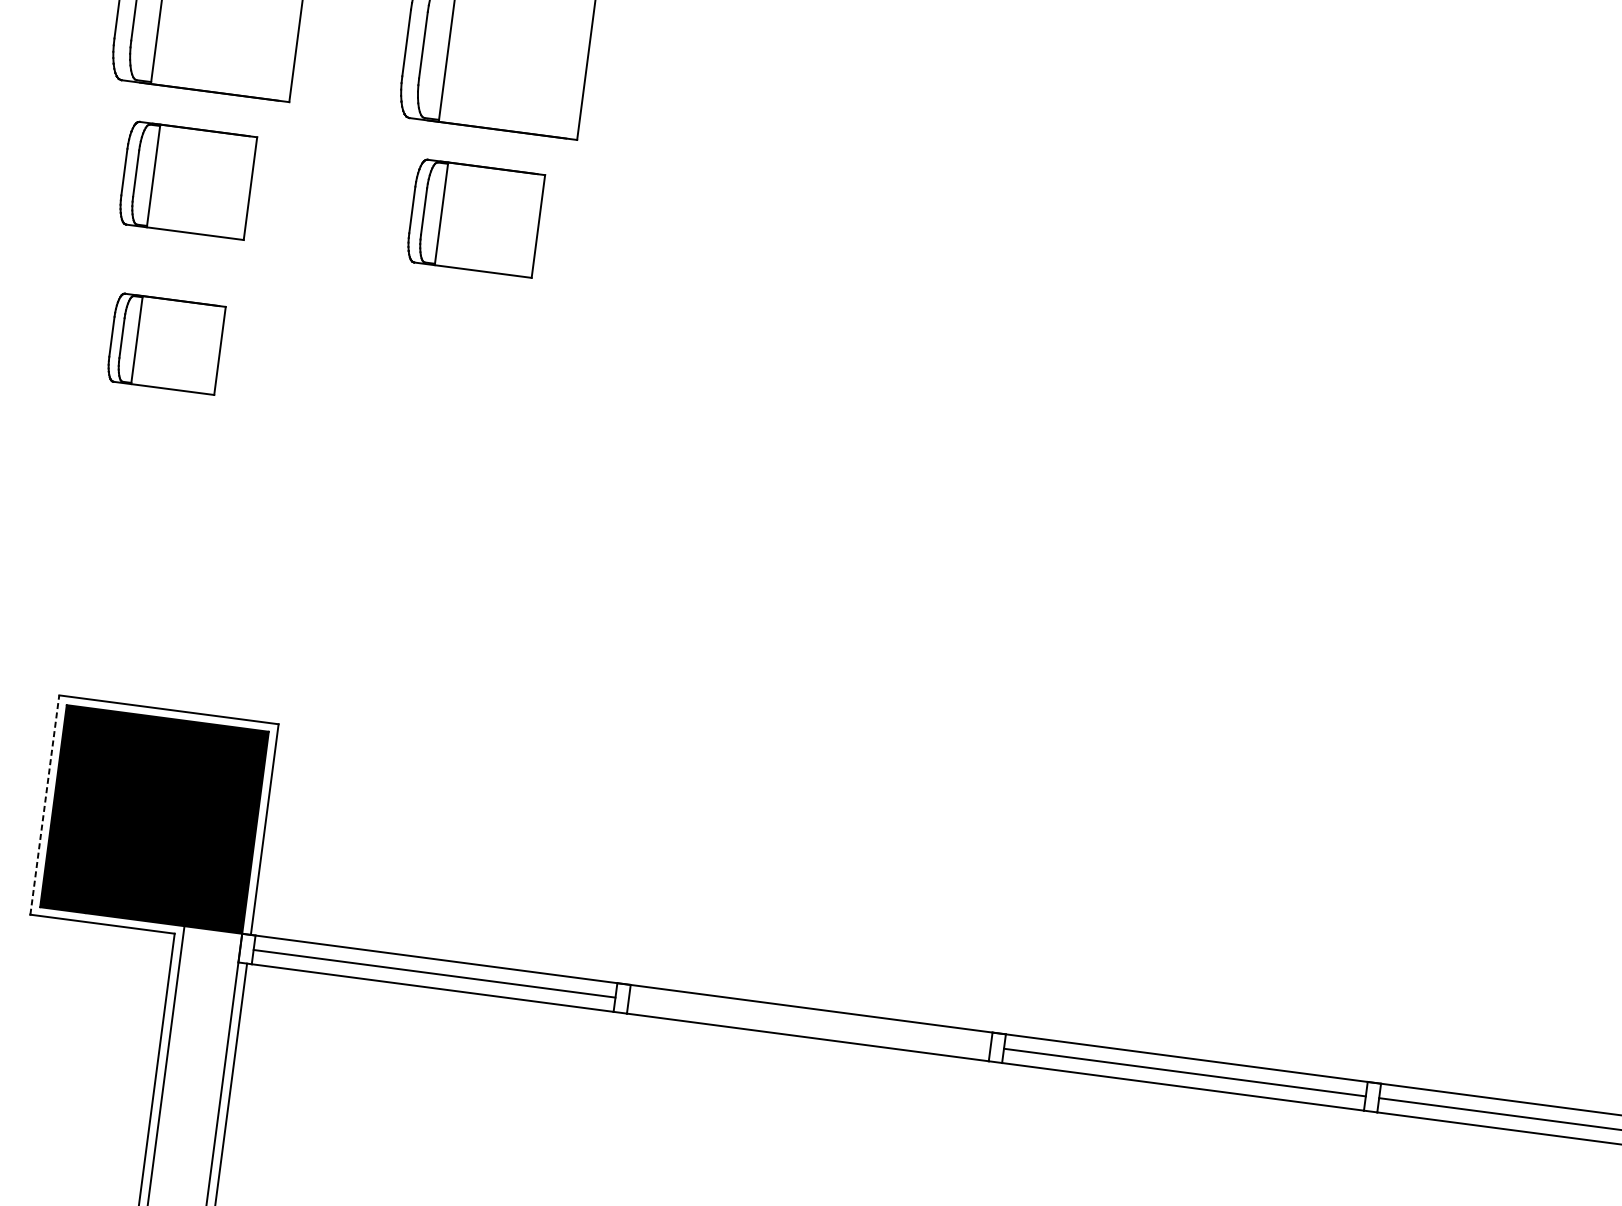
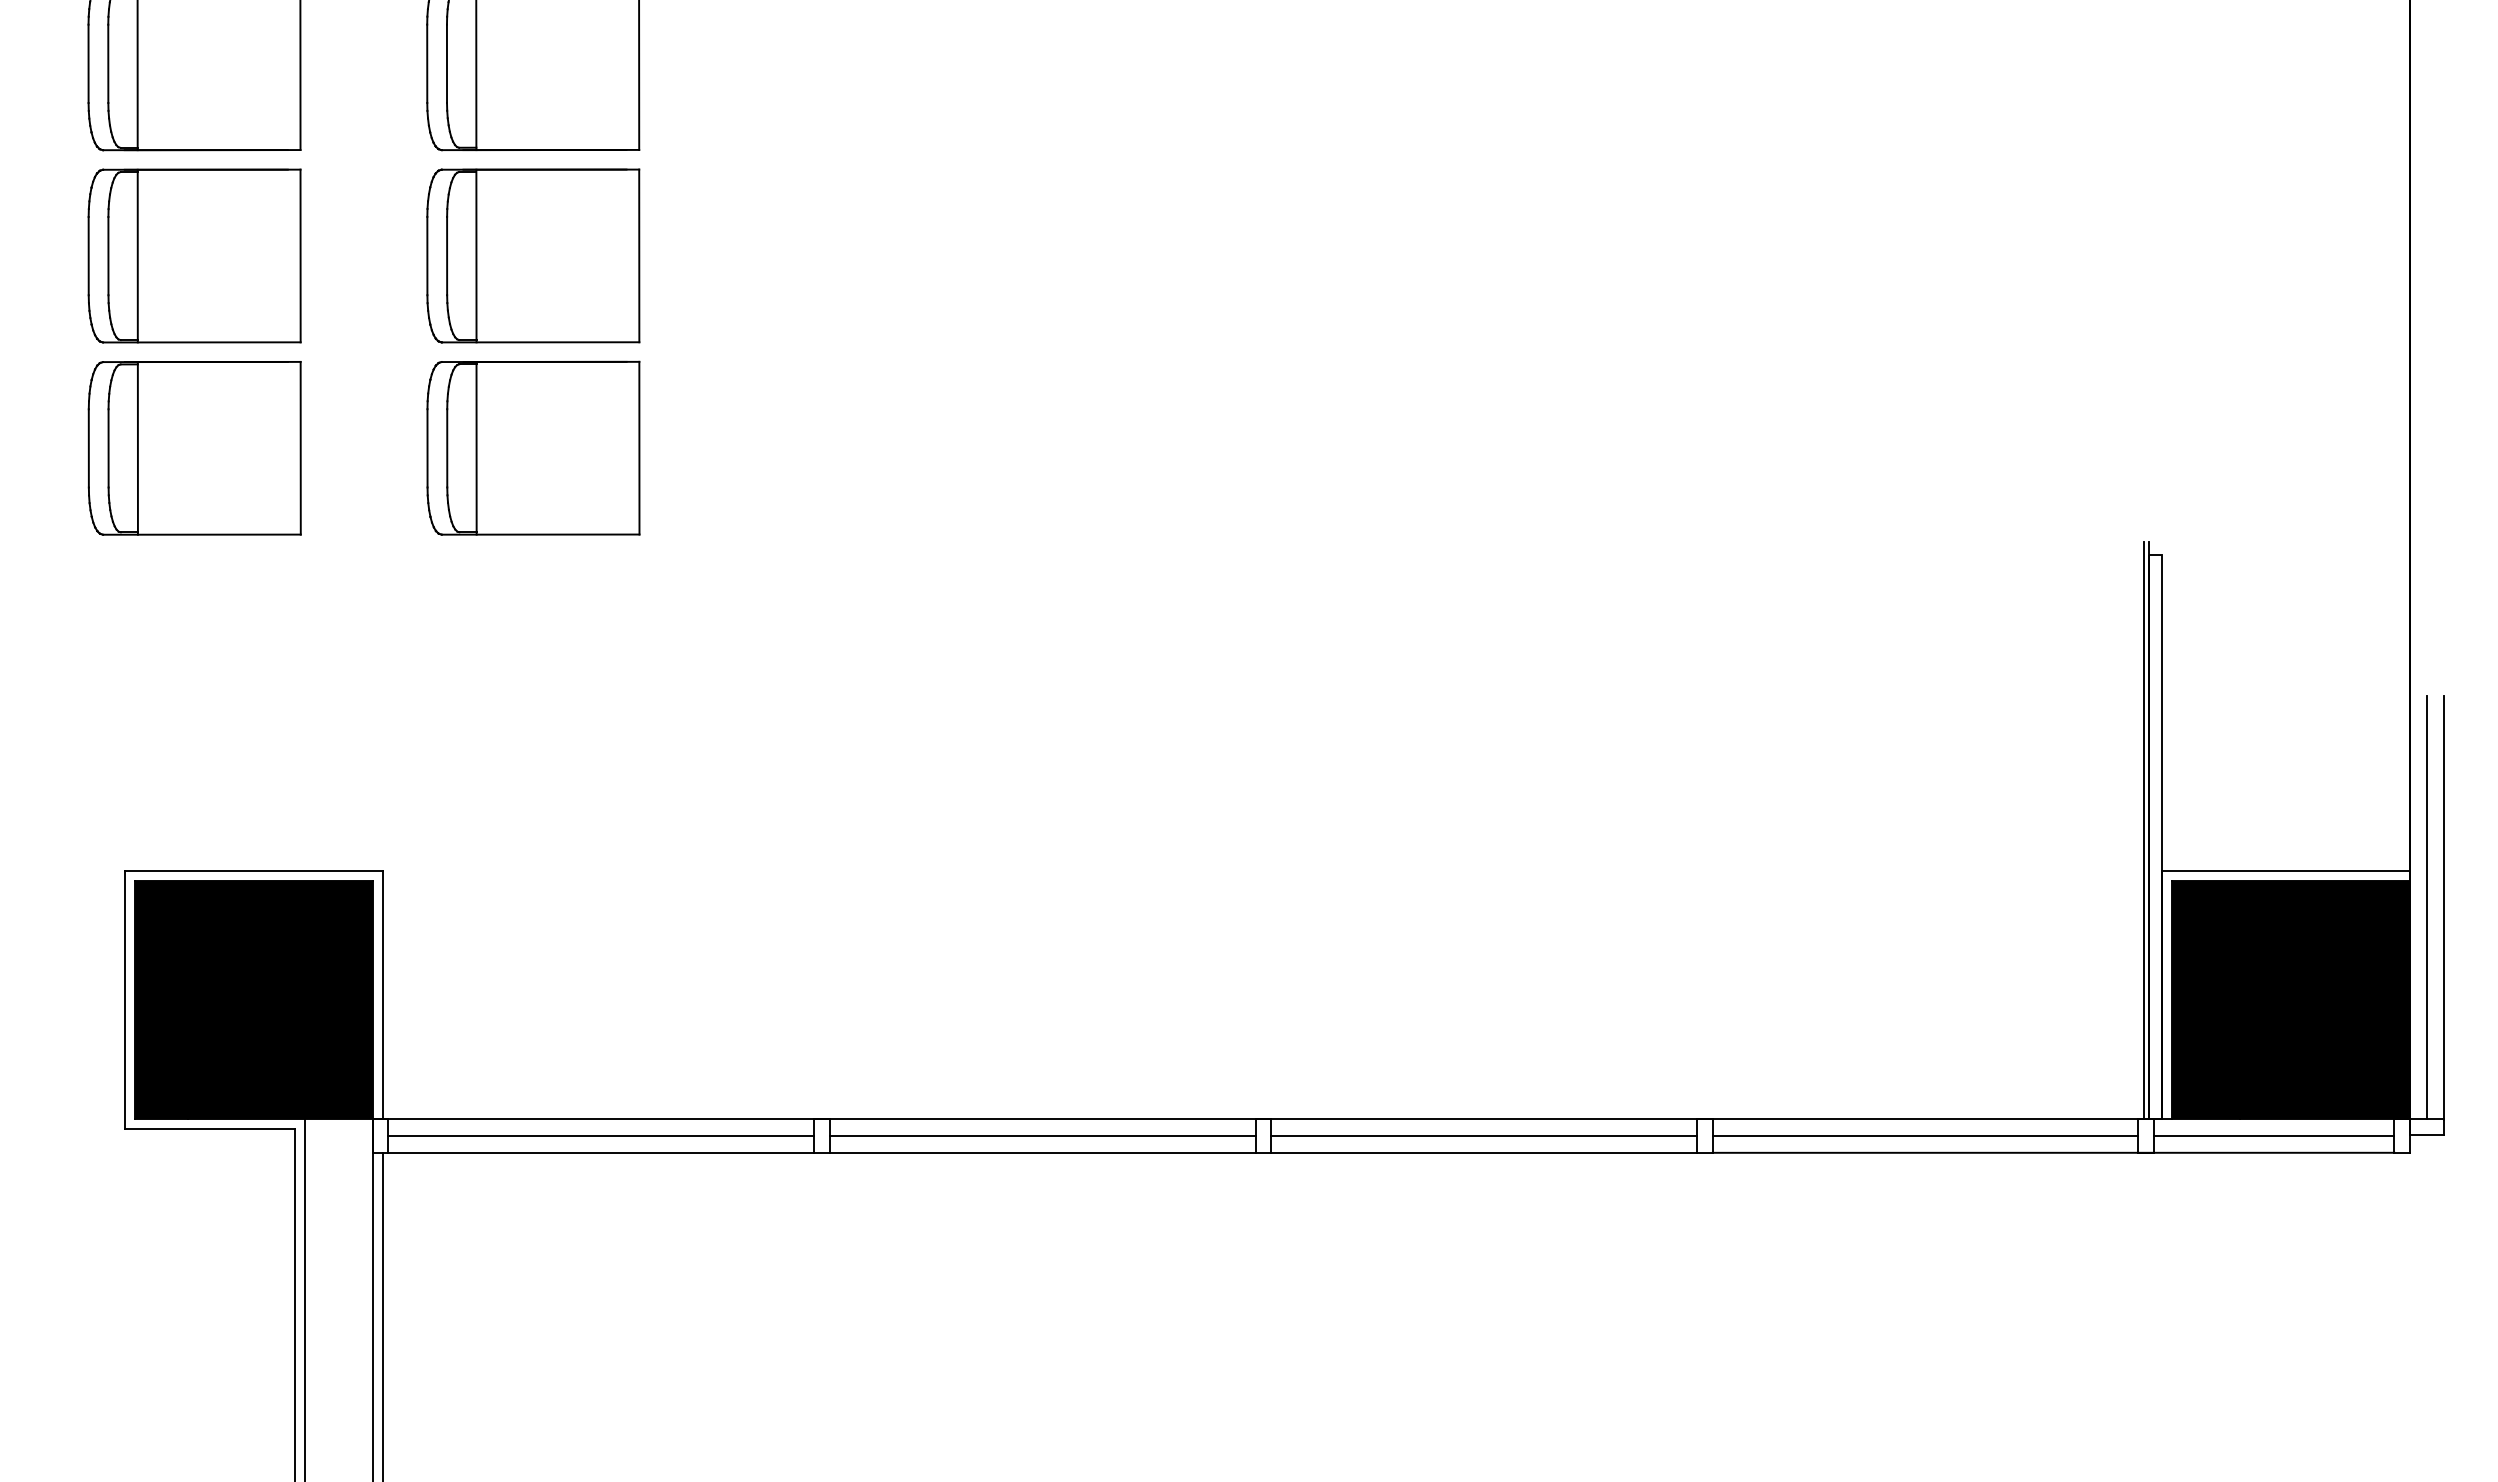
part: (187, 179) -> (194, 255), size x1.43
part: (475, 217) -> (533, 255), size x1.43
part: (165, 343) -> (194, 448), size x1.67
part: (454, 381) -> (533, 447), added
line: (44, 804) -> (124, 999), dashed -> solid
line: (809, 1023) -> (1042, 1136), added

